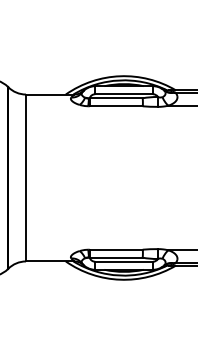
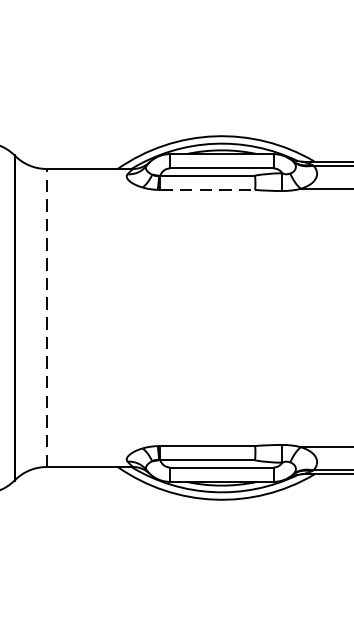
line: (116, 106) -> (208, 190), solid -> dashed
line: (26, 177) -> (47, 317), solid -> dashed

